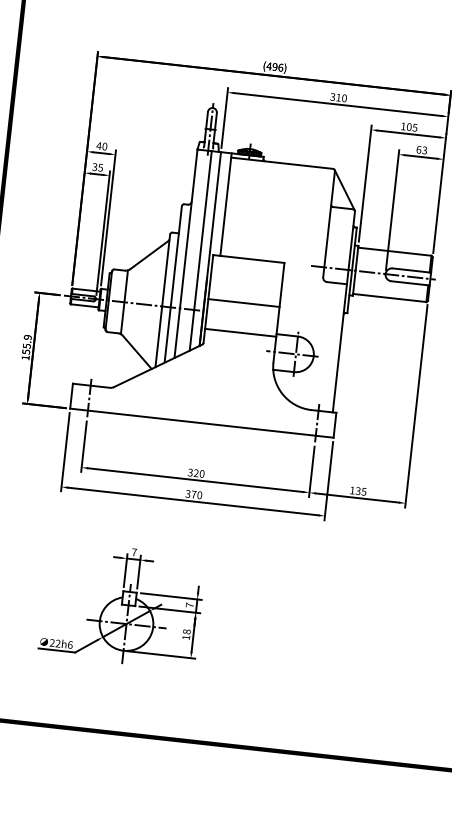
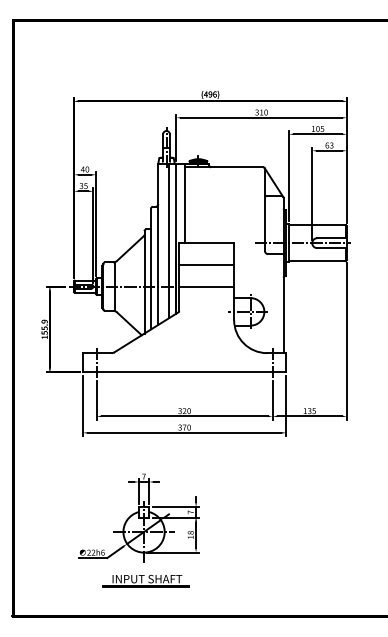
line: (243, 303) -> (206, 265), moved
line: (240, 333) -> (206, 287), moved
part: (121, 687) -> (145, 580), added

